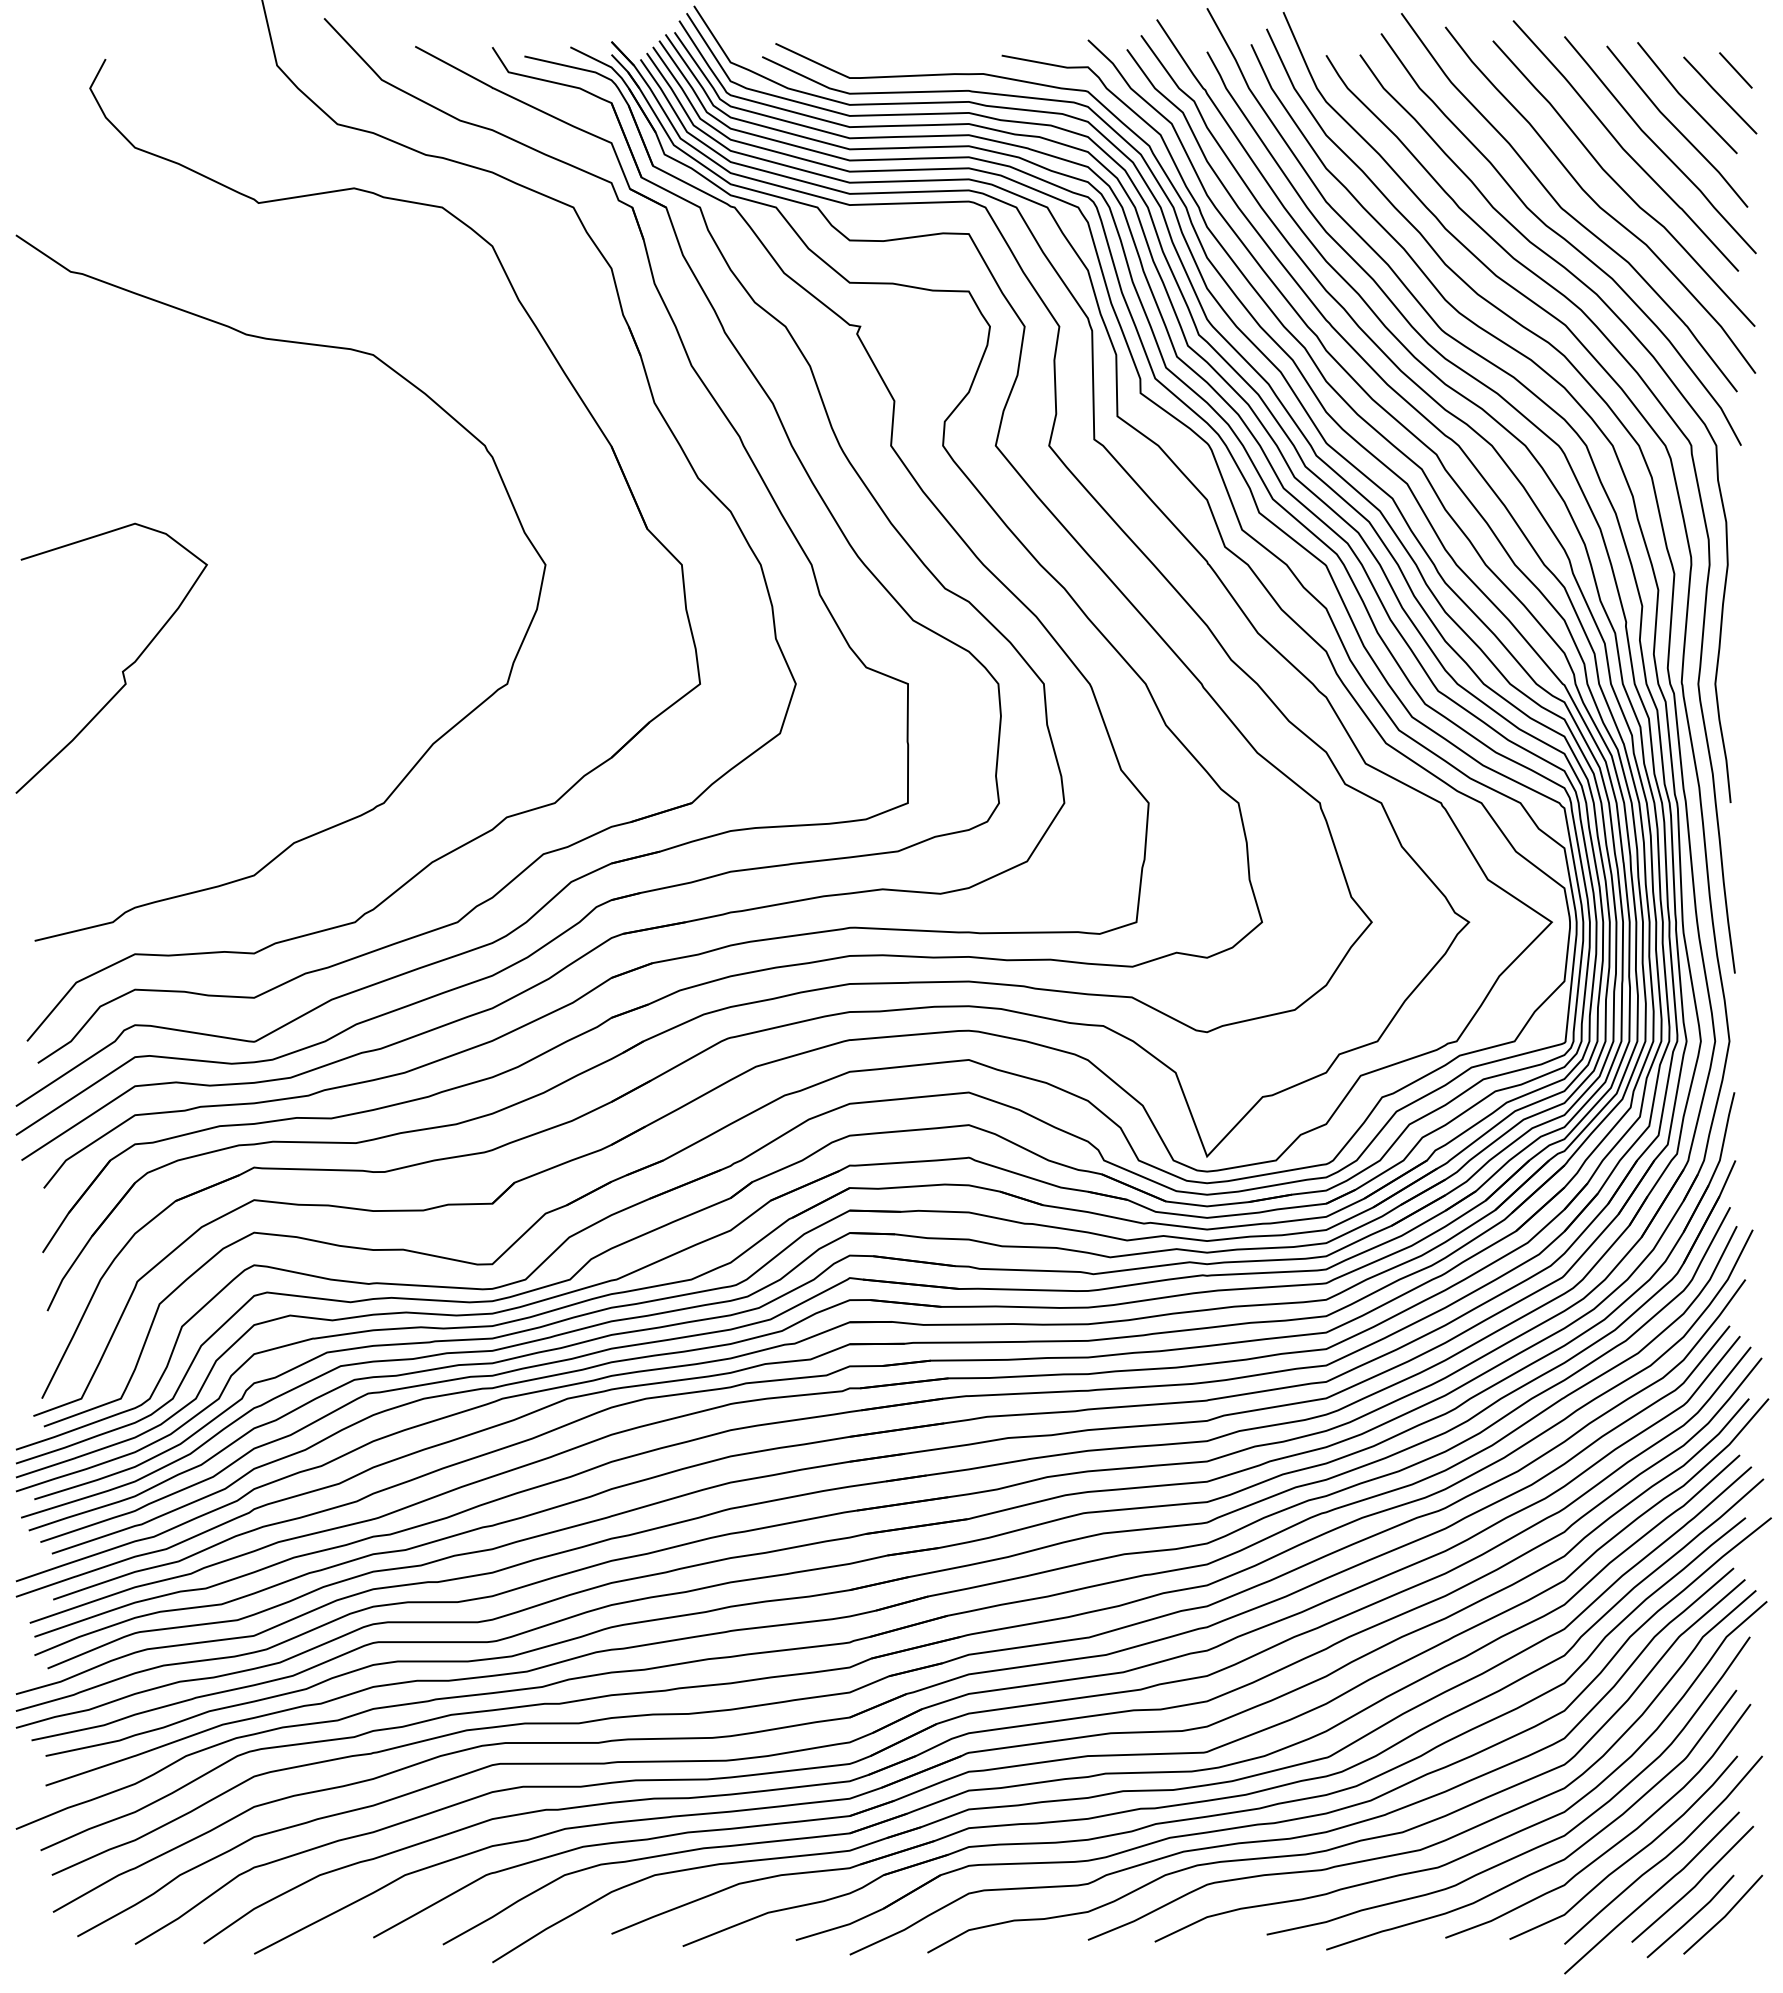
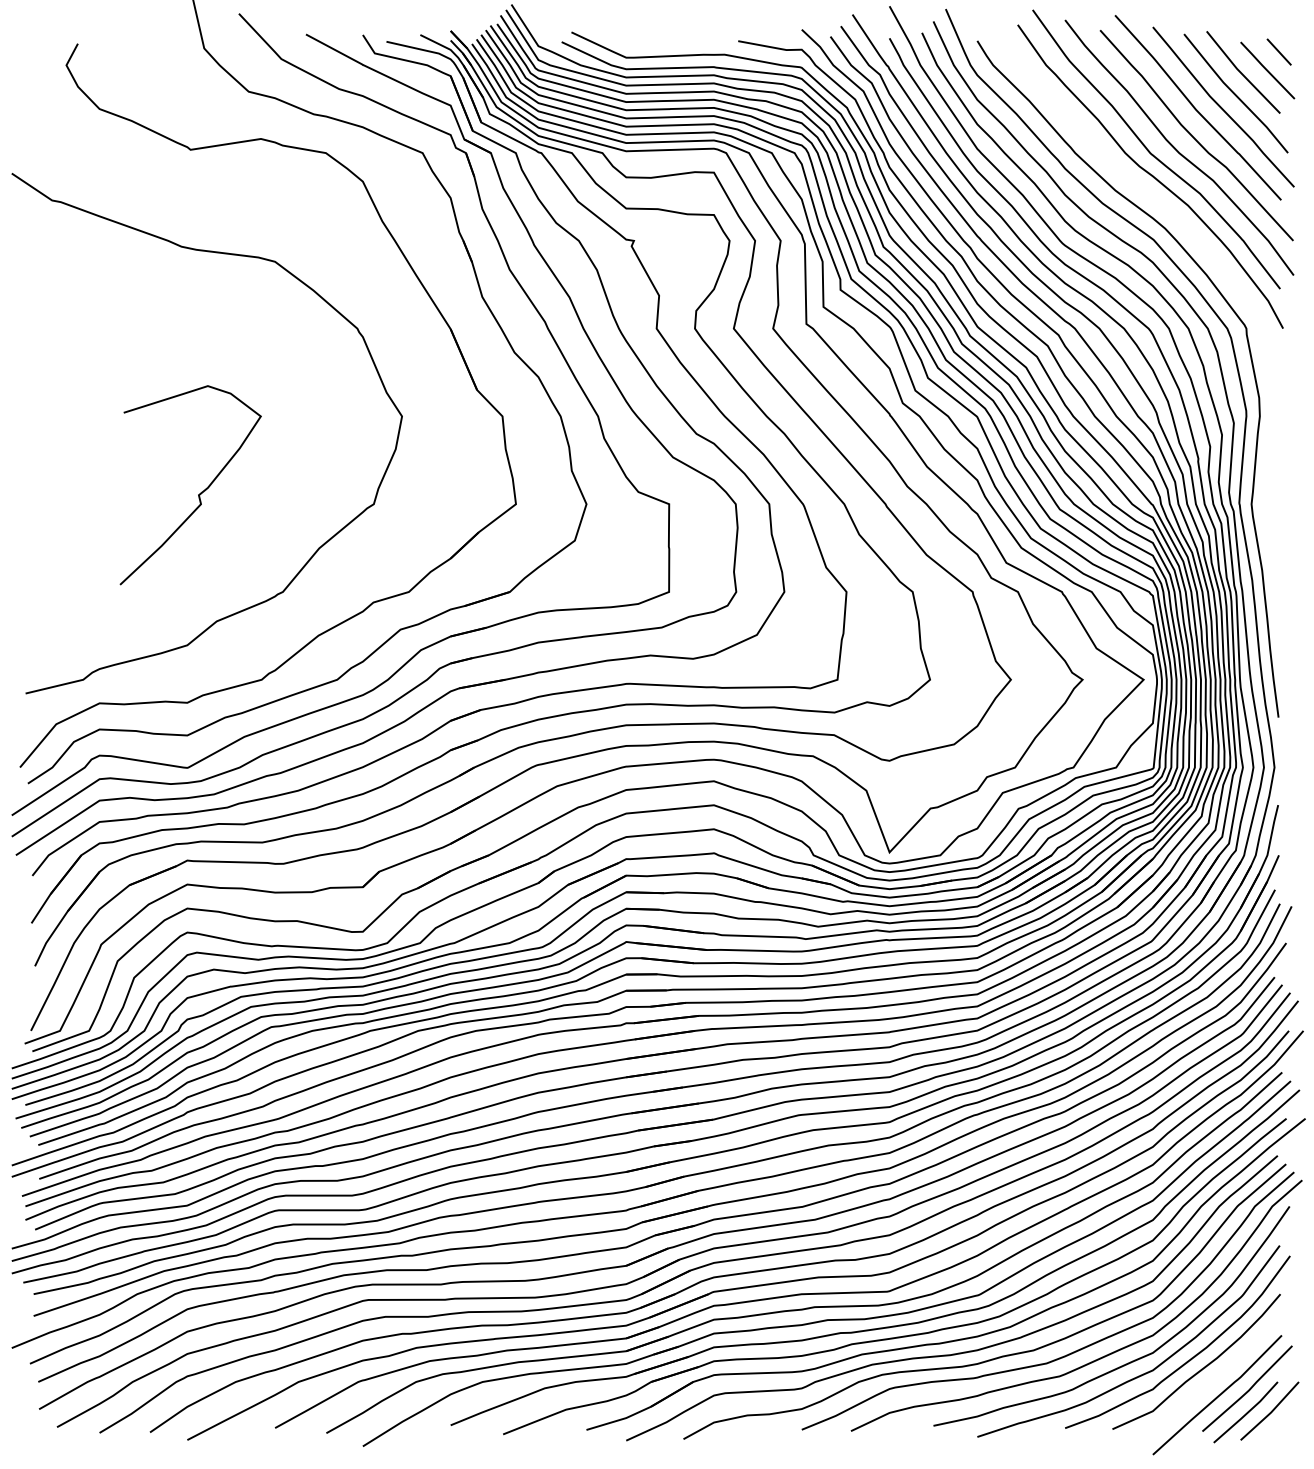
curve: (1642, 346) -> (1210, 255), removed
curve: (122, 670) -> (198, 494), moved
curve: (1668, 1853) -> (1229, 1366), removed

